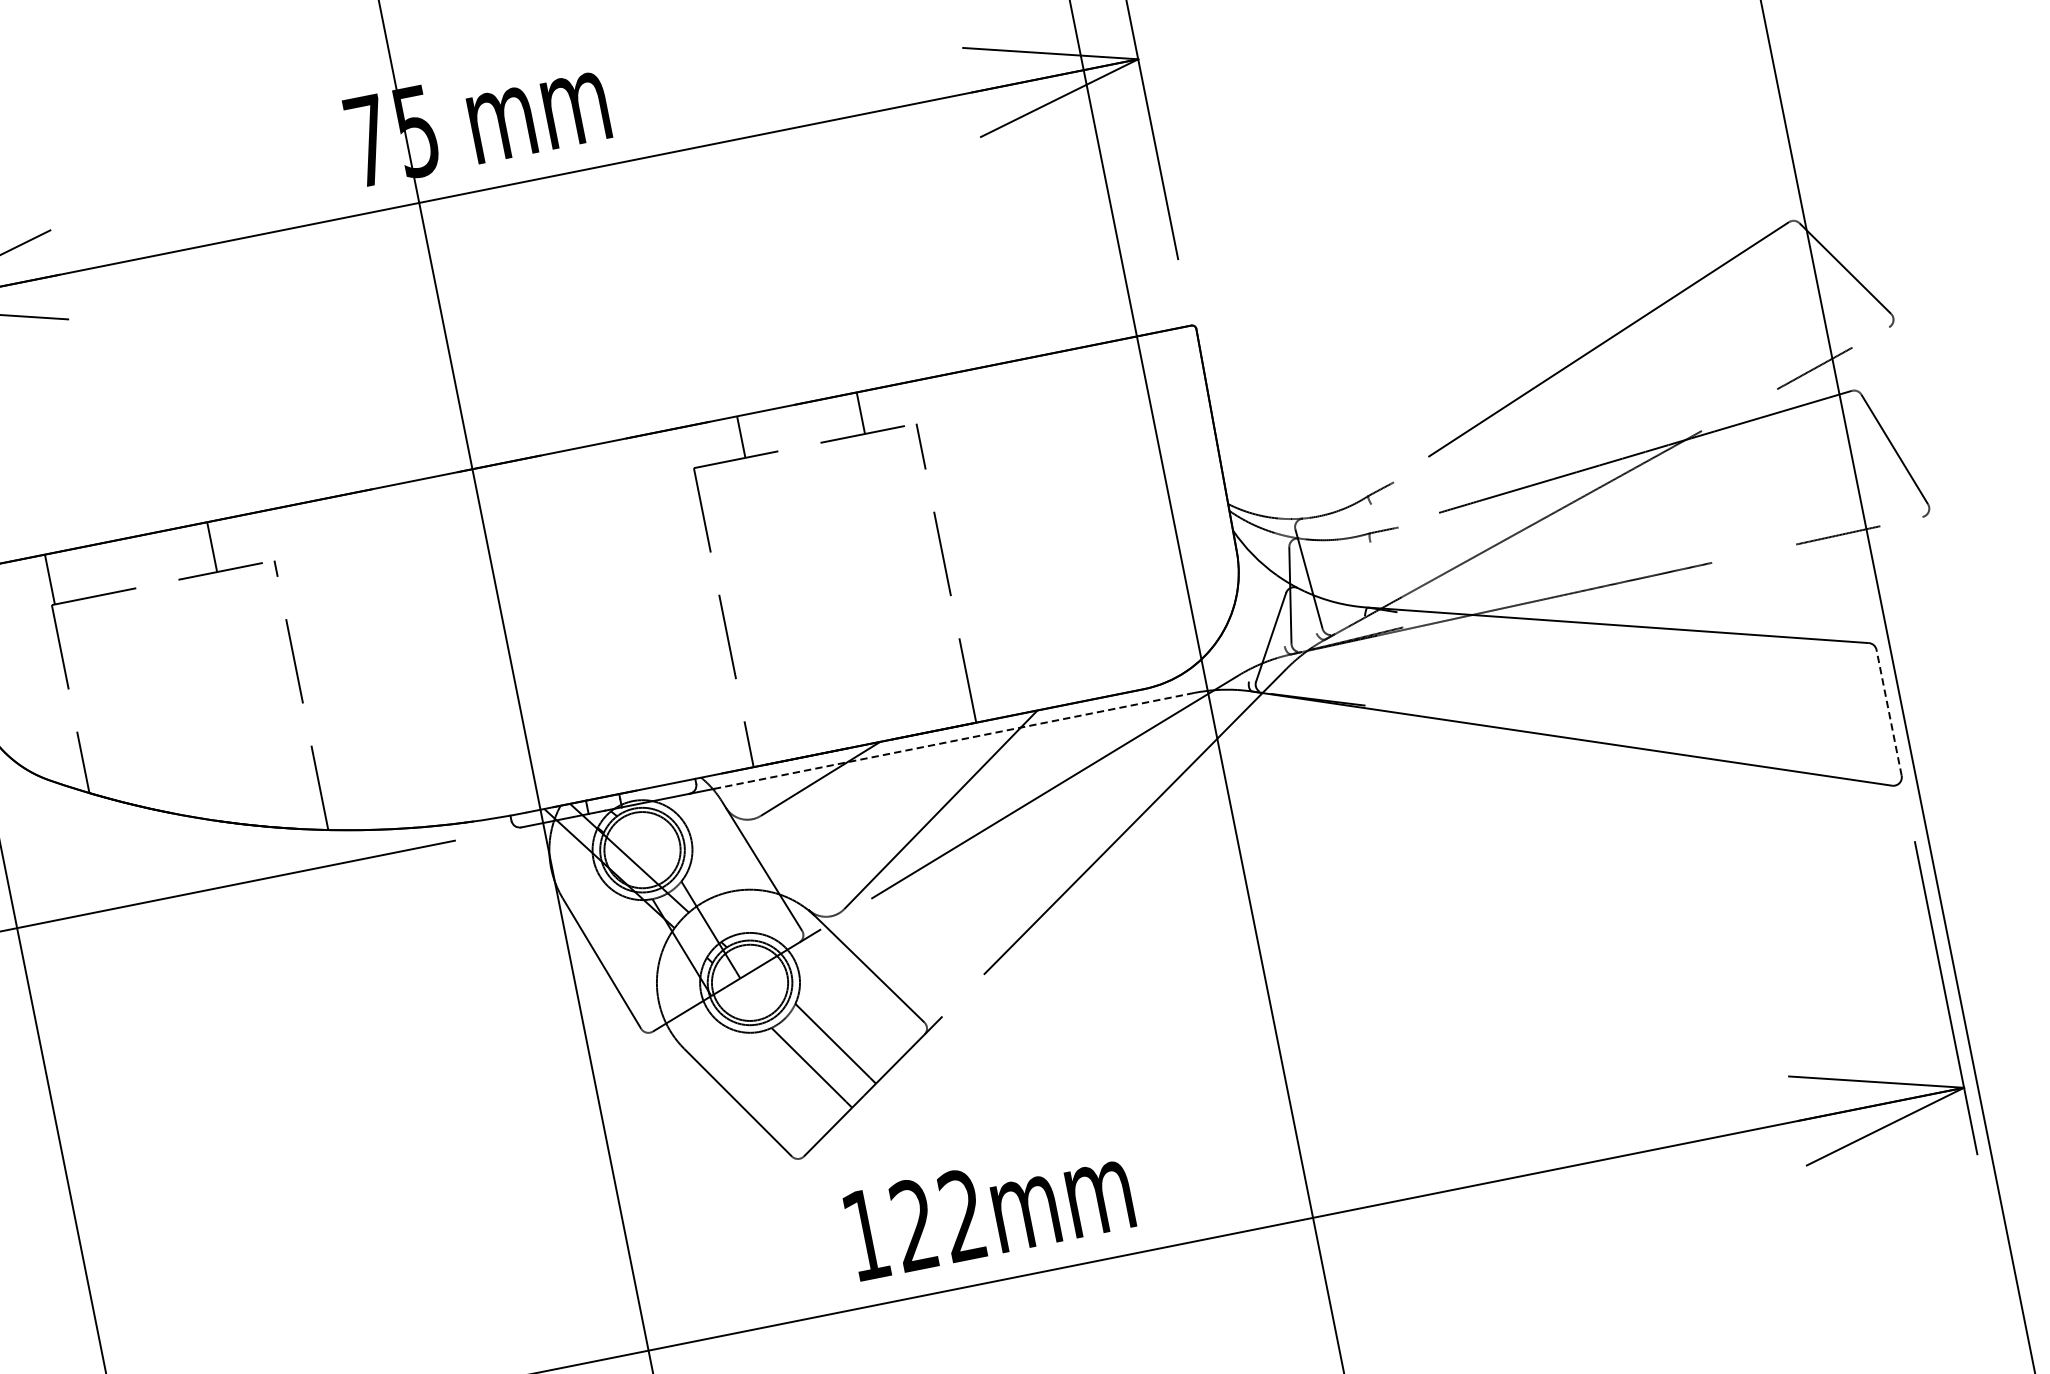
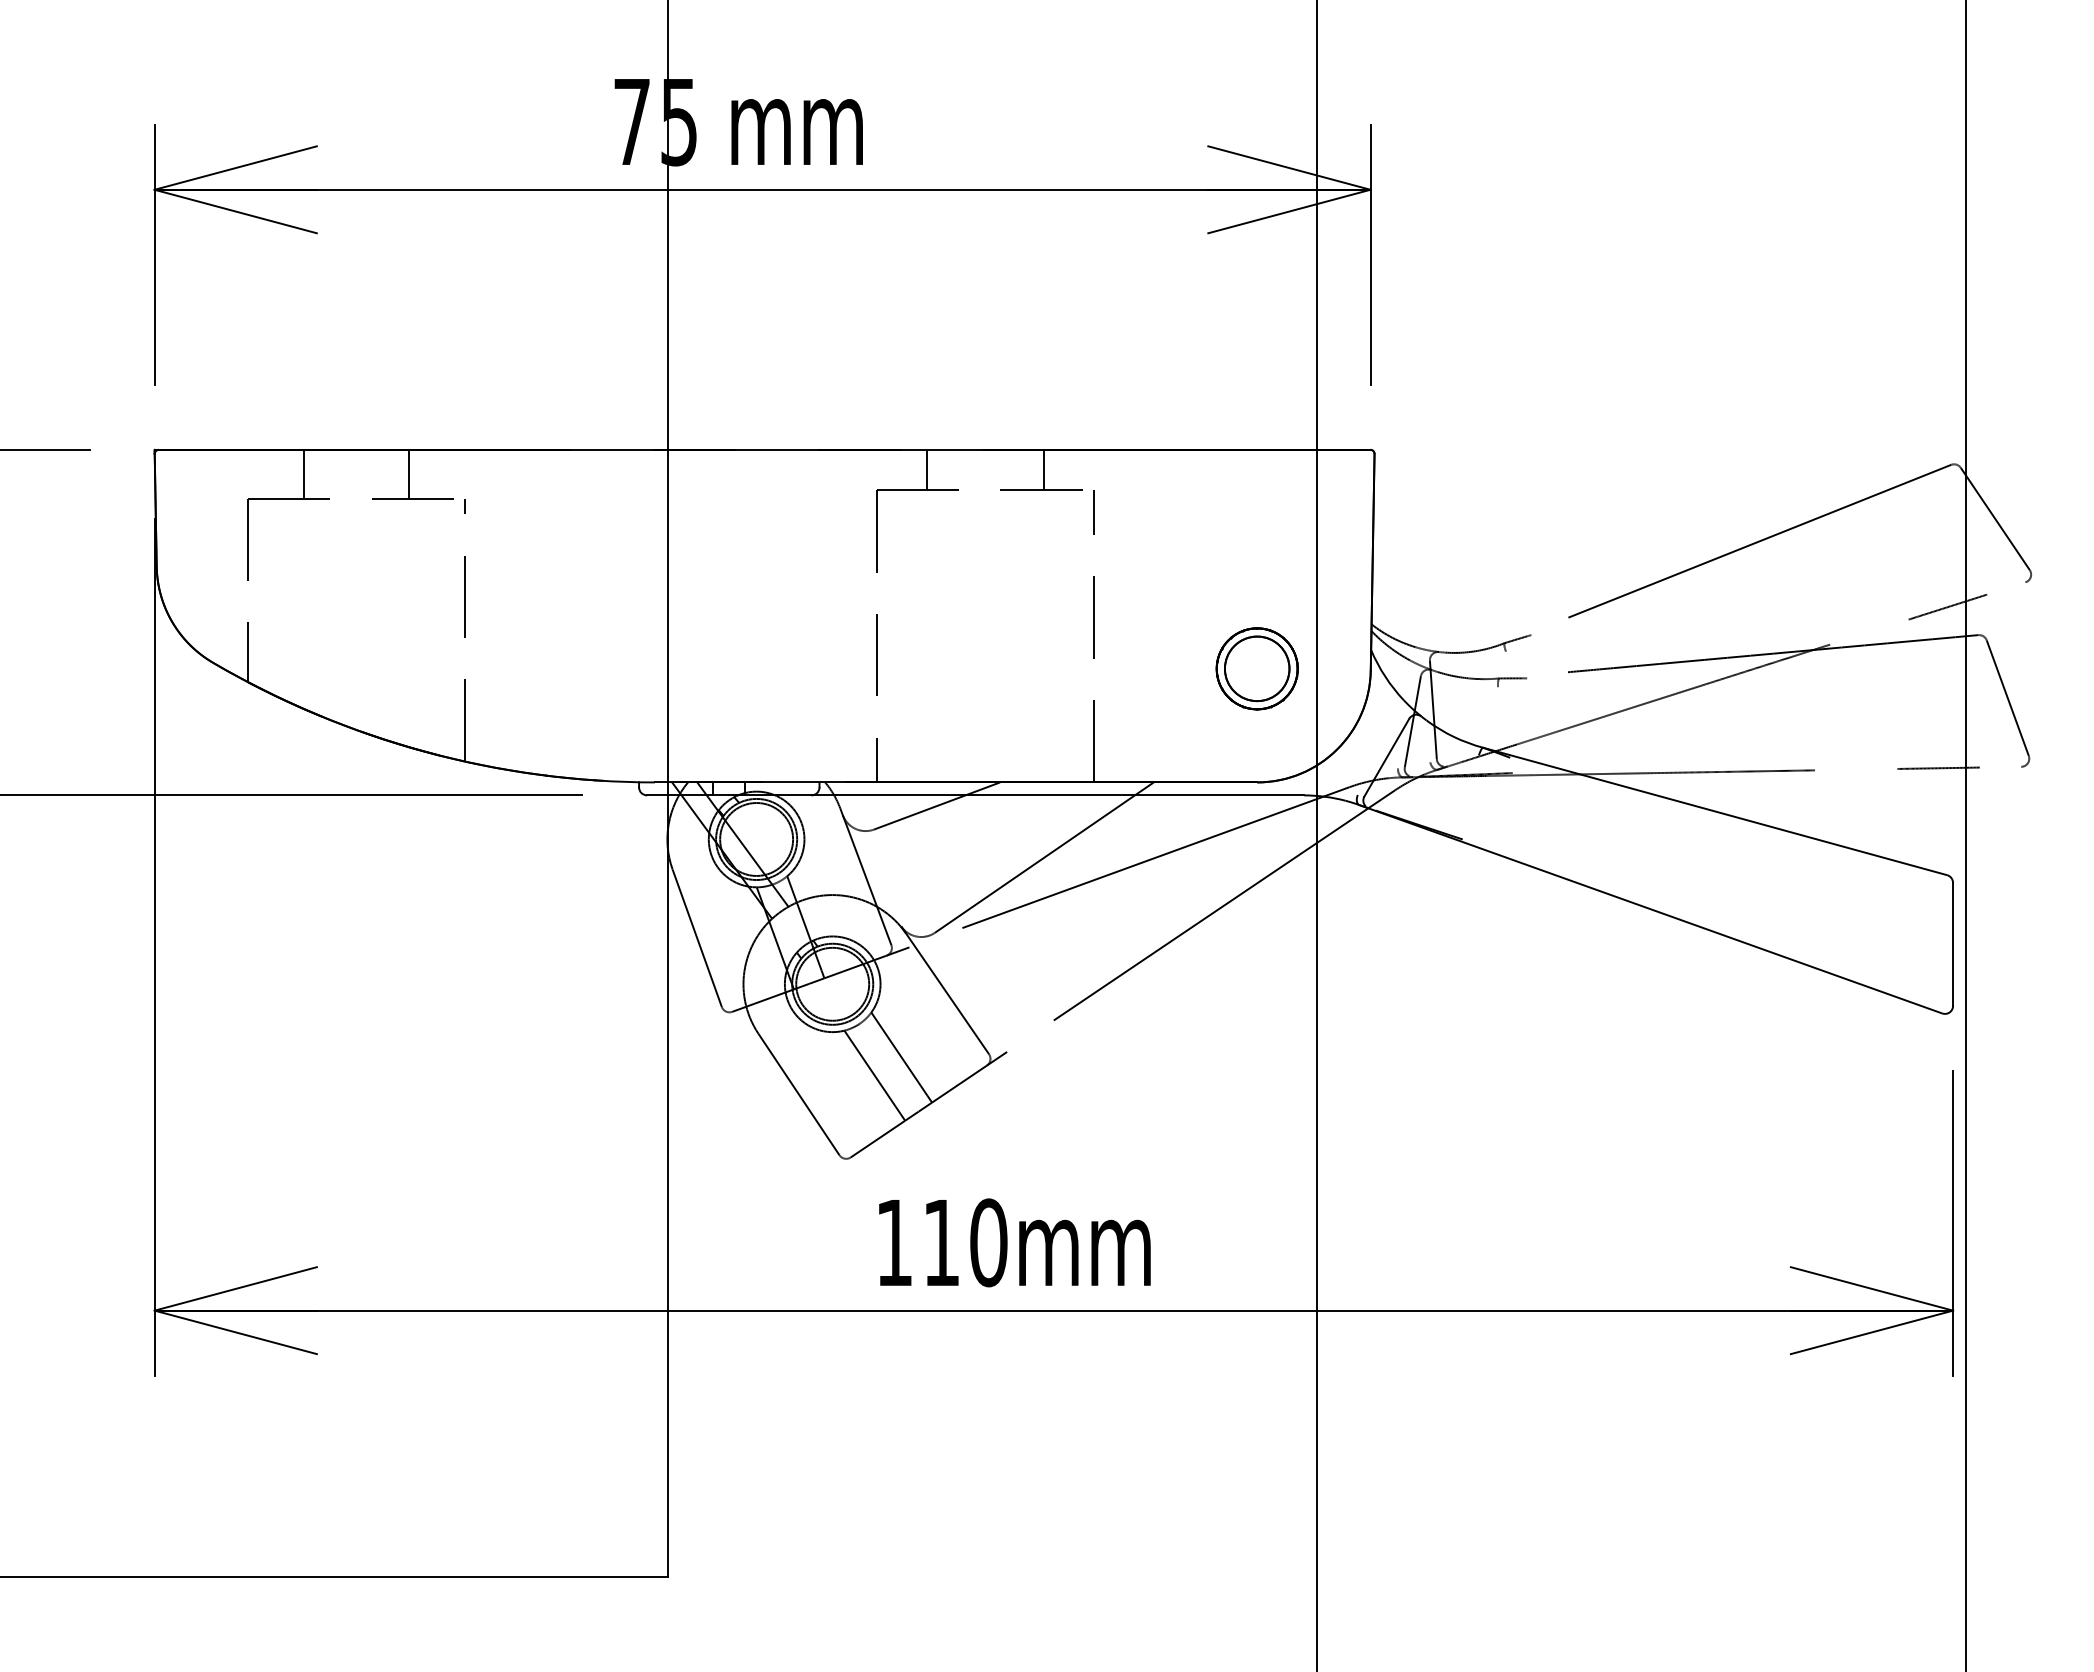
part: (1119, 572) -> (1256, 668), added
line: (49, 578) -> (303, 473), moved
line: (1889, 711) -> (1953, 943), dashed -> solid
line: (953, 741) -> (1069, 795), dashed -> solid
text: (938, 1220) -> (965, 1242), 122mm -> 110mm

